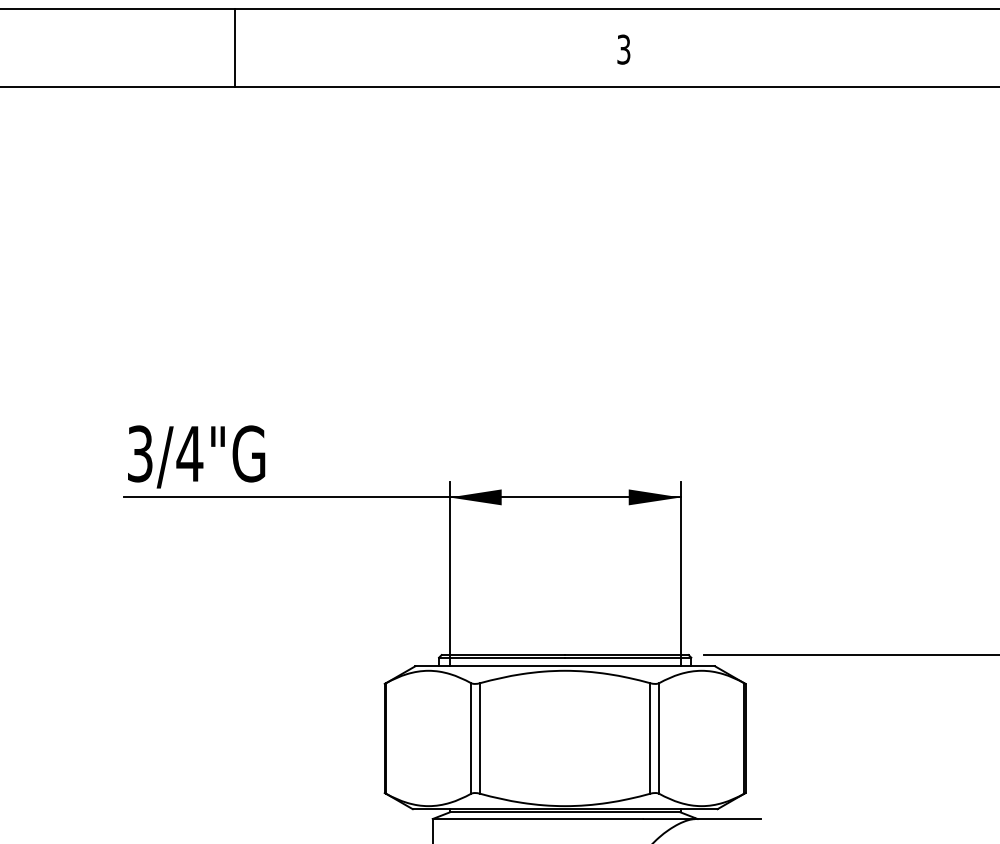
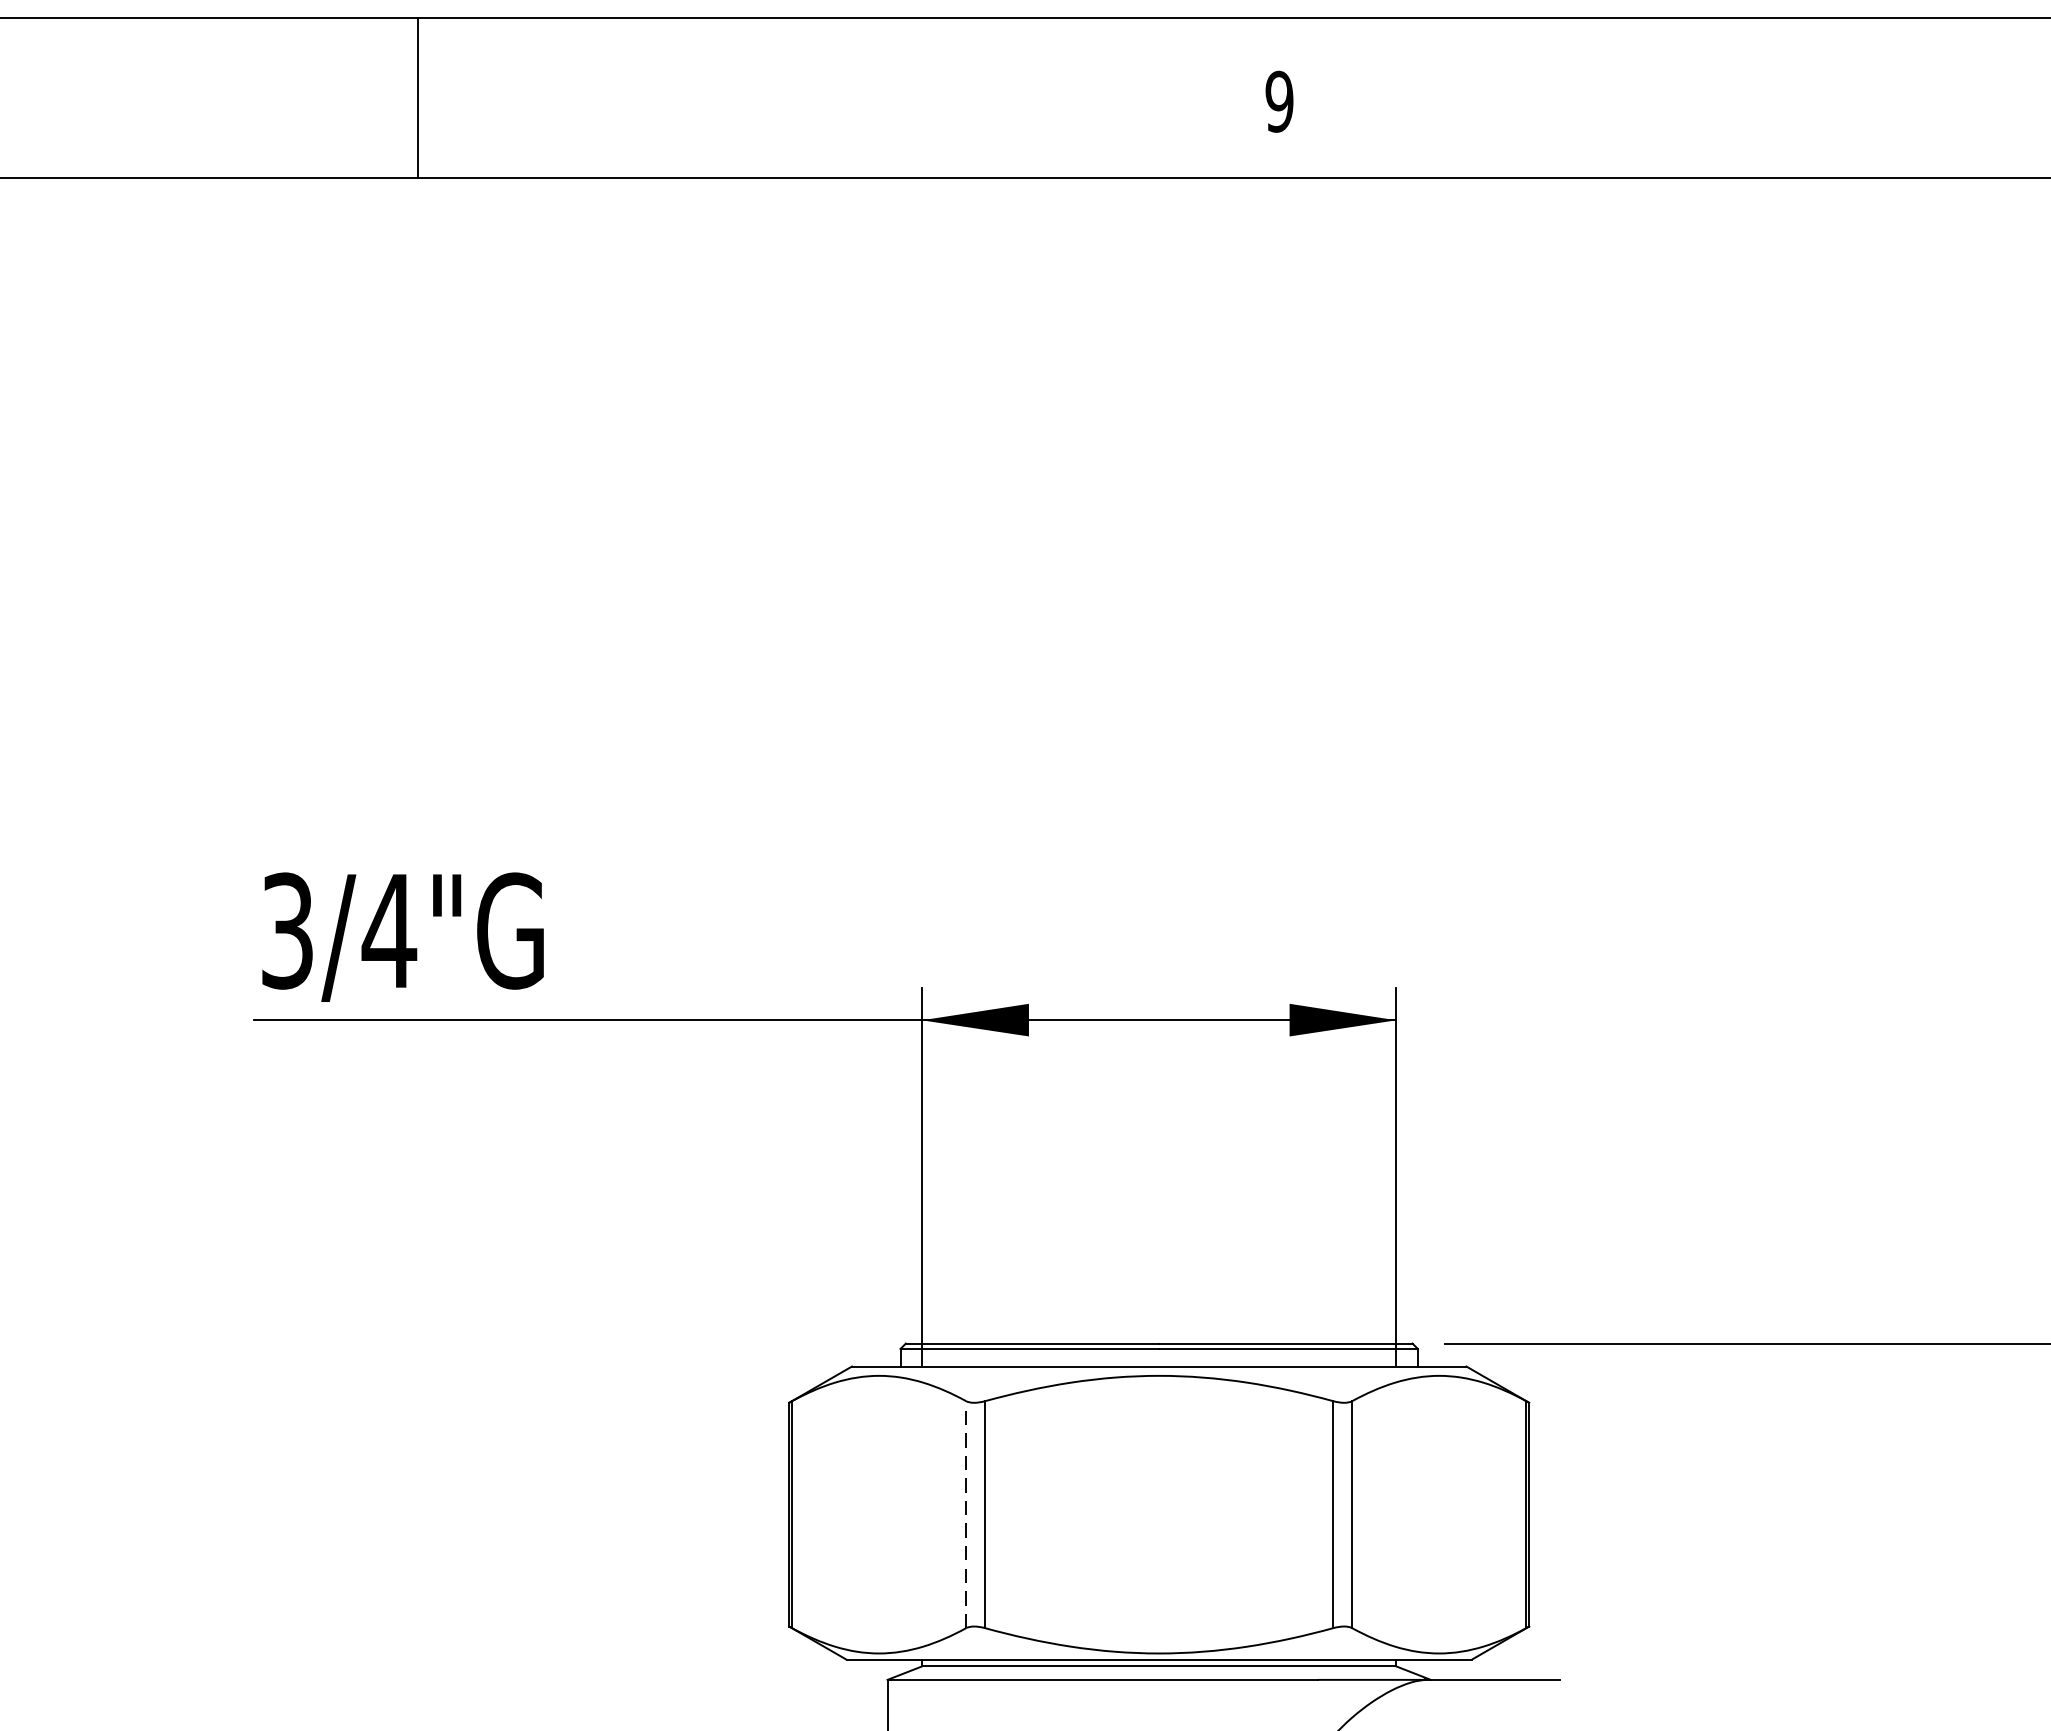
line: (234, 47) -> (417, 97), moved
text: (623, 49) -> (1278, 101), 3 -> 9
line: (471, 737) -> (967, 1512), solid -> dashed

